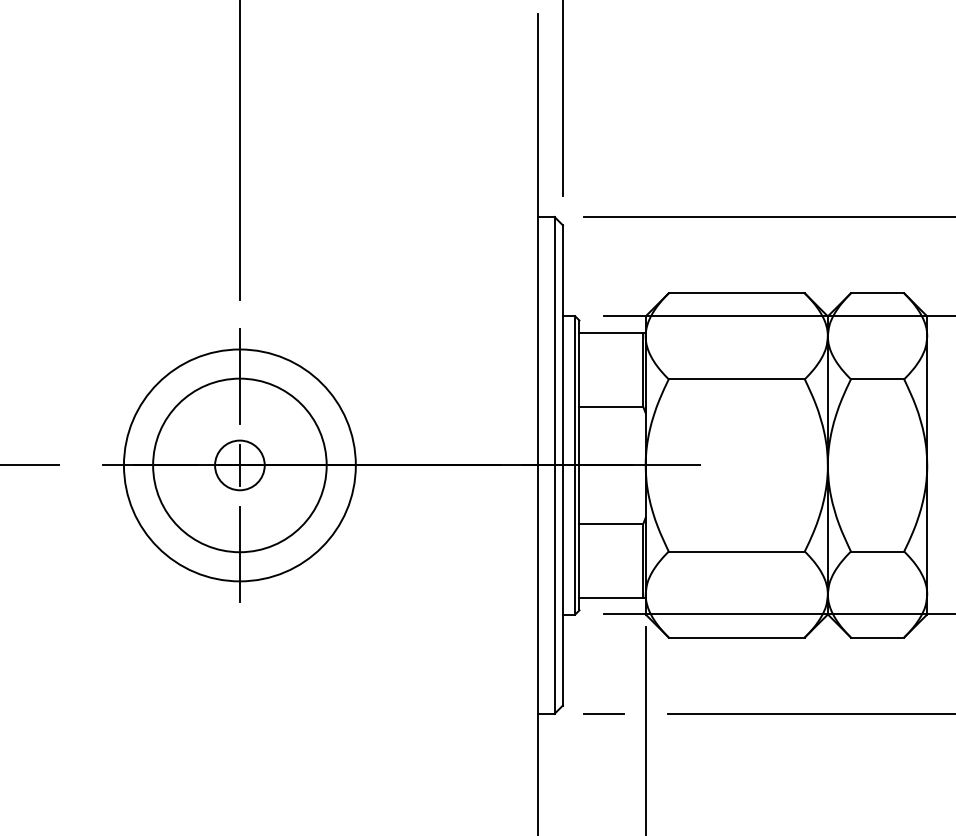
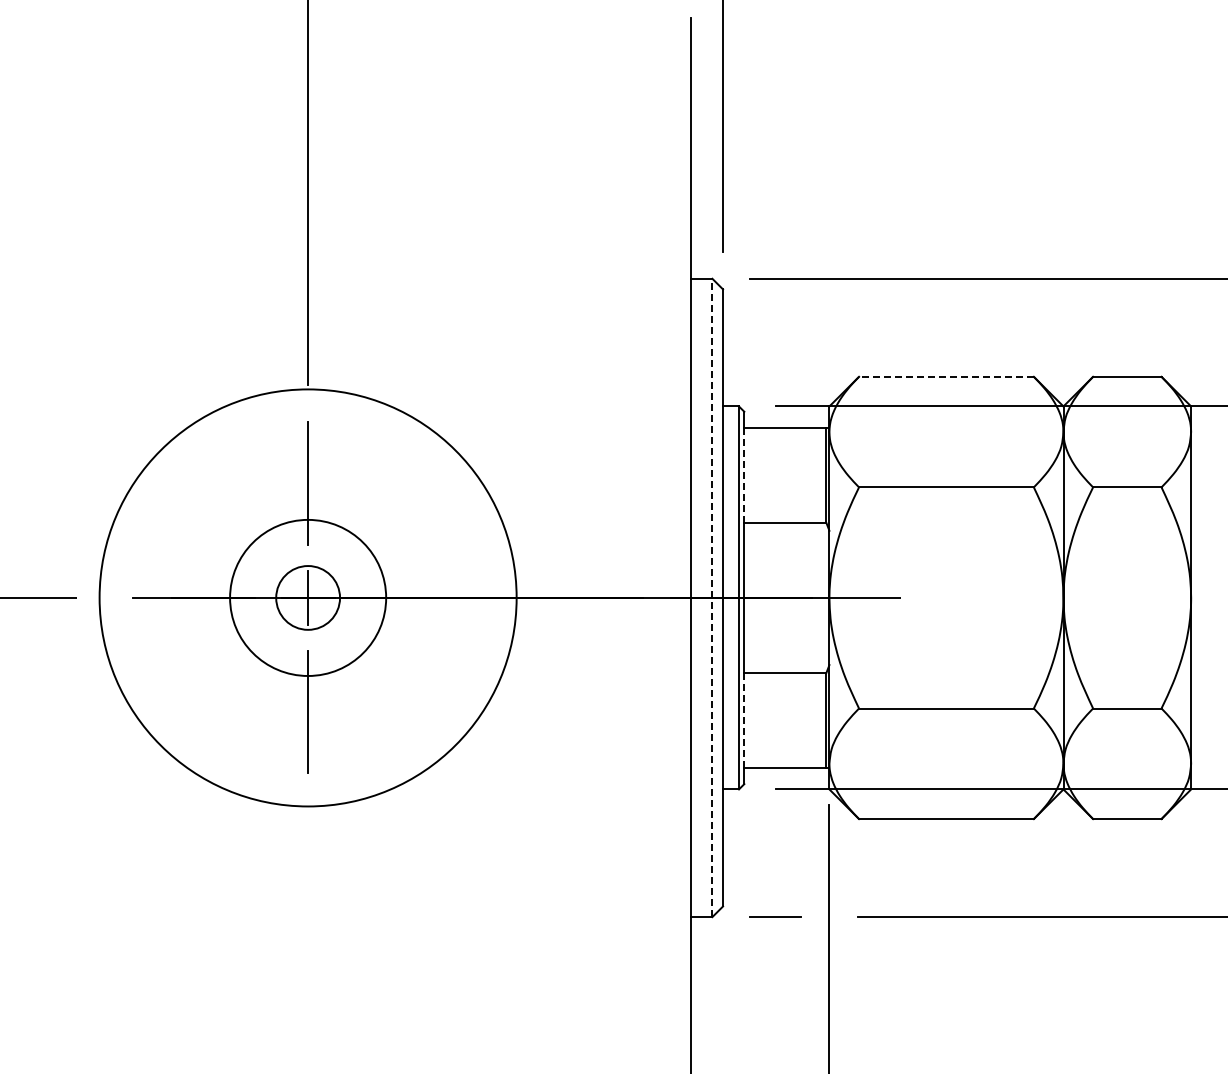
line: (736, 293) -> (945, 376), solid -> dashed
line: (579, 370) -> (744, 475), solid -> dashed
circle: (239, 465) -> (307, 597), size x0.7
circle: (240, 465) -> (308, 597), size x1.4
line: (554, 465) -> (712, 597), solid -> dashed
line: (579, 561) -> (744, 721), solid -> dashed

